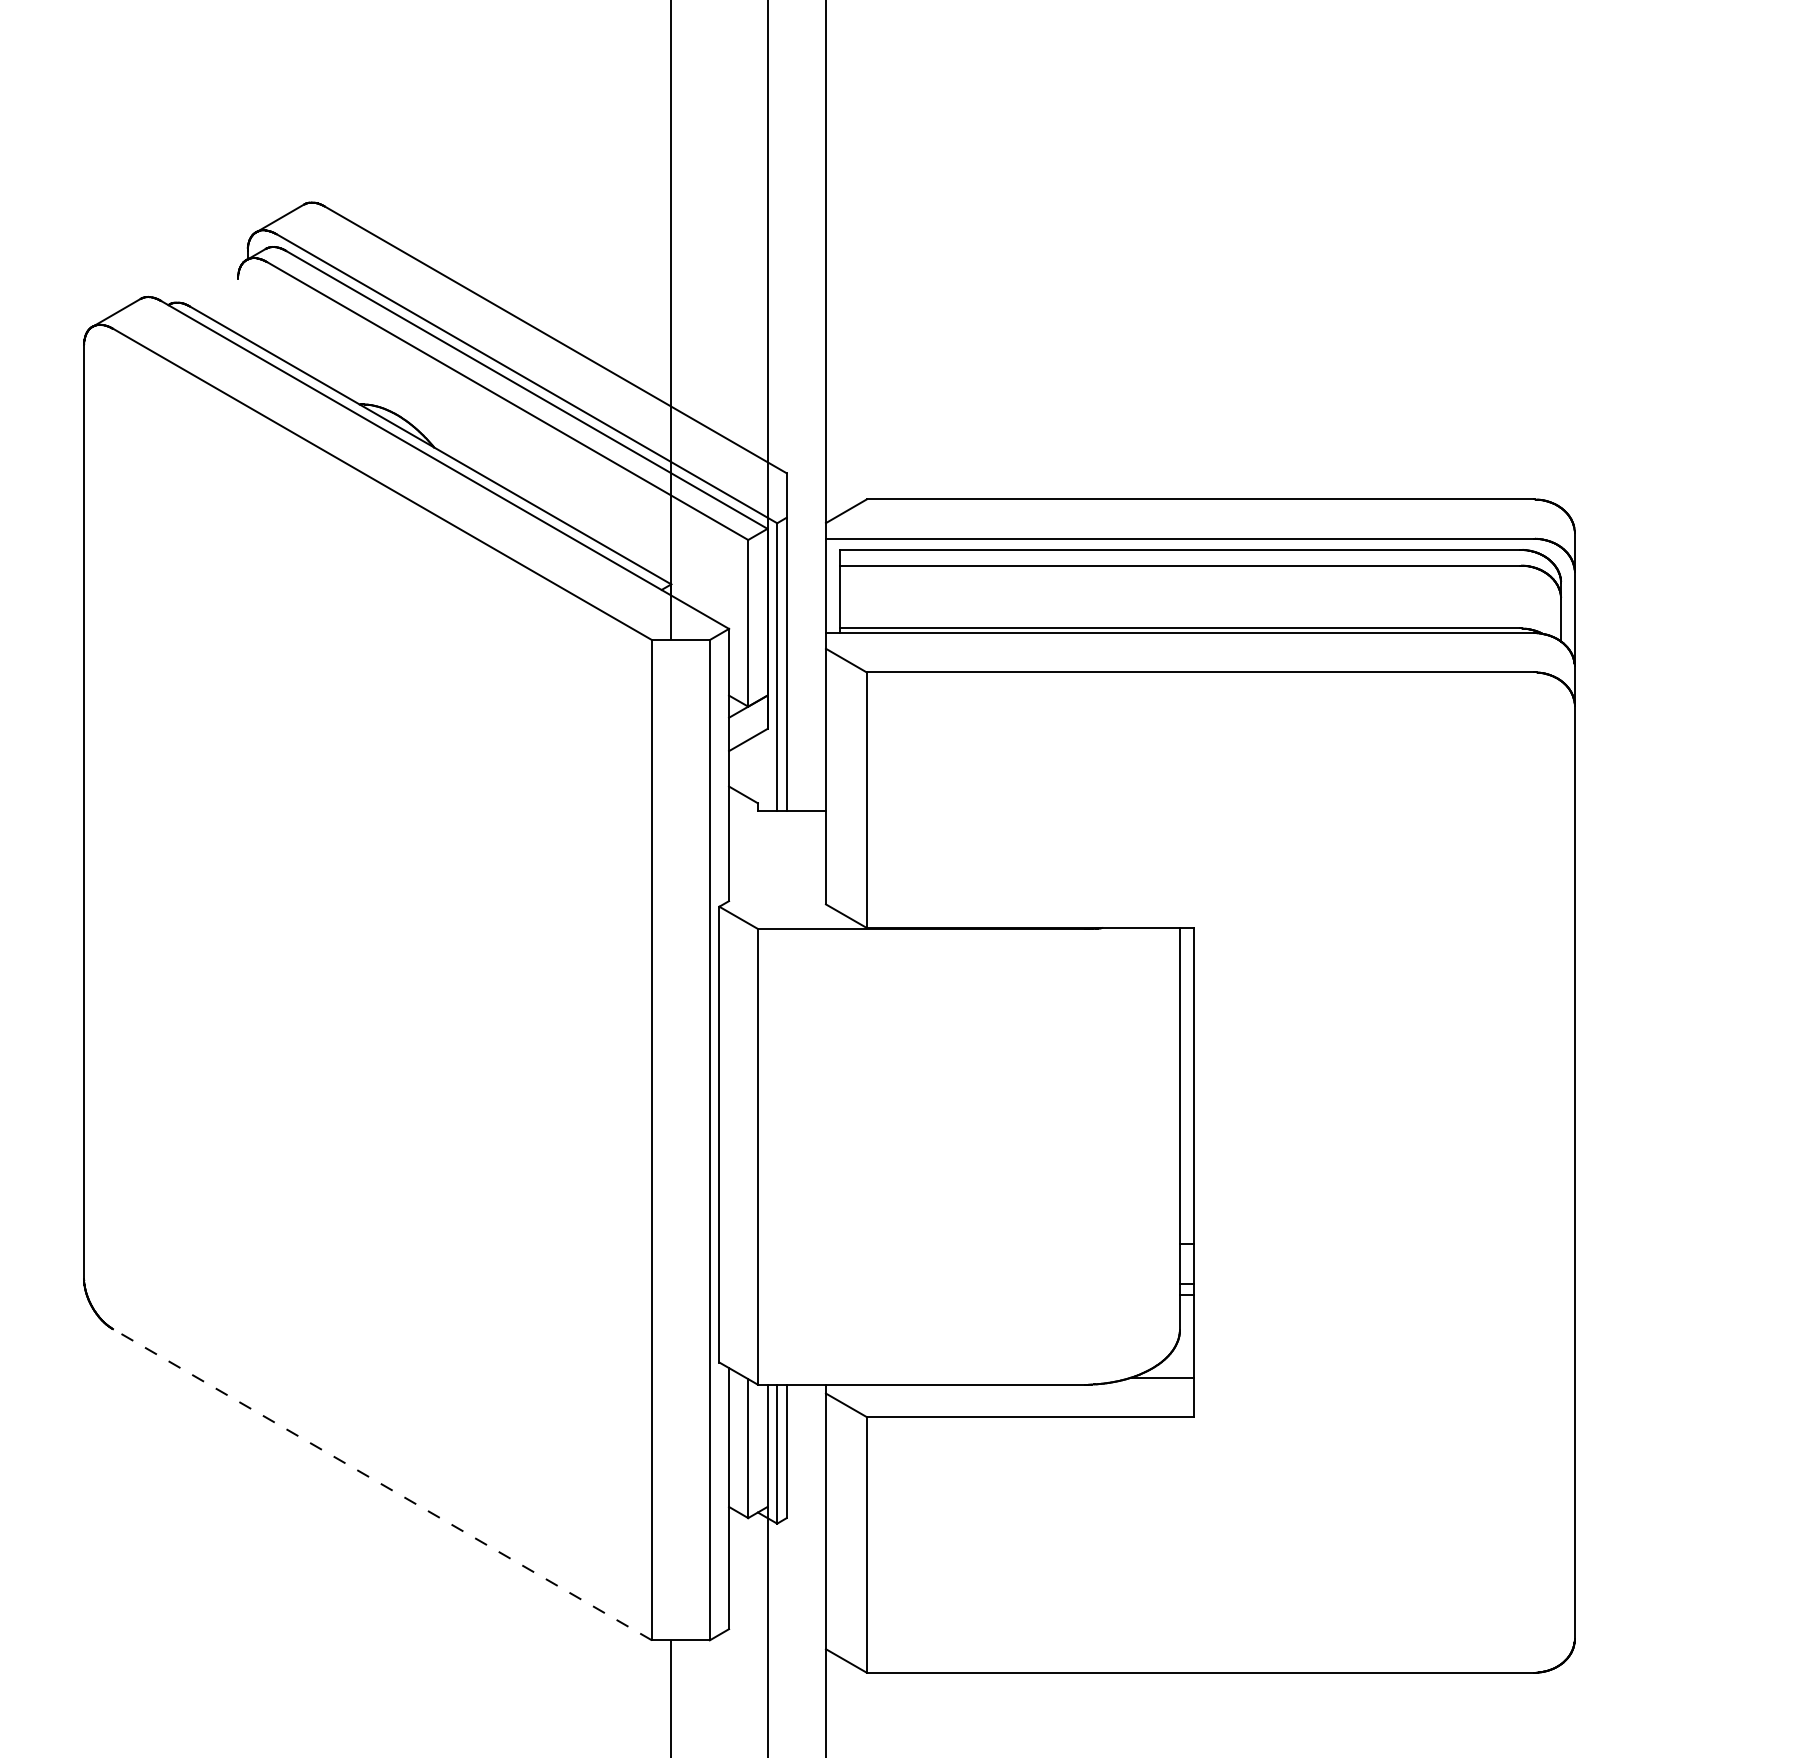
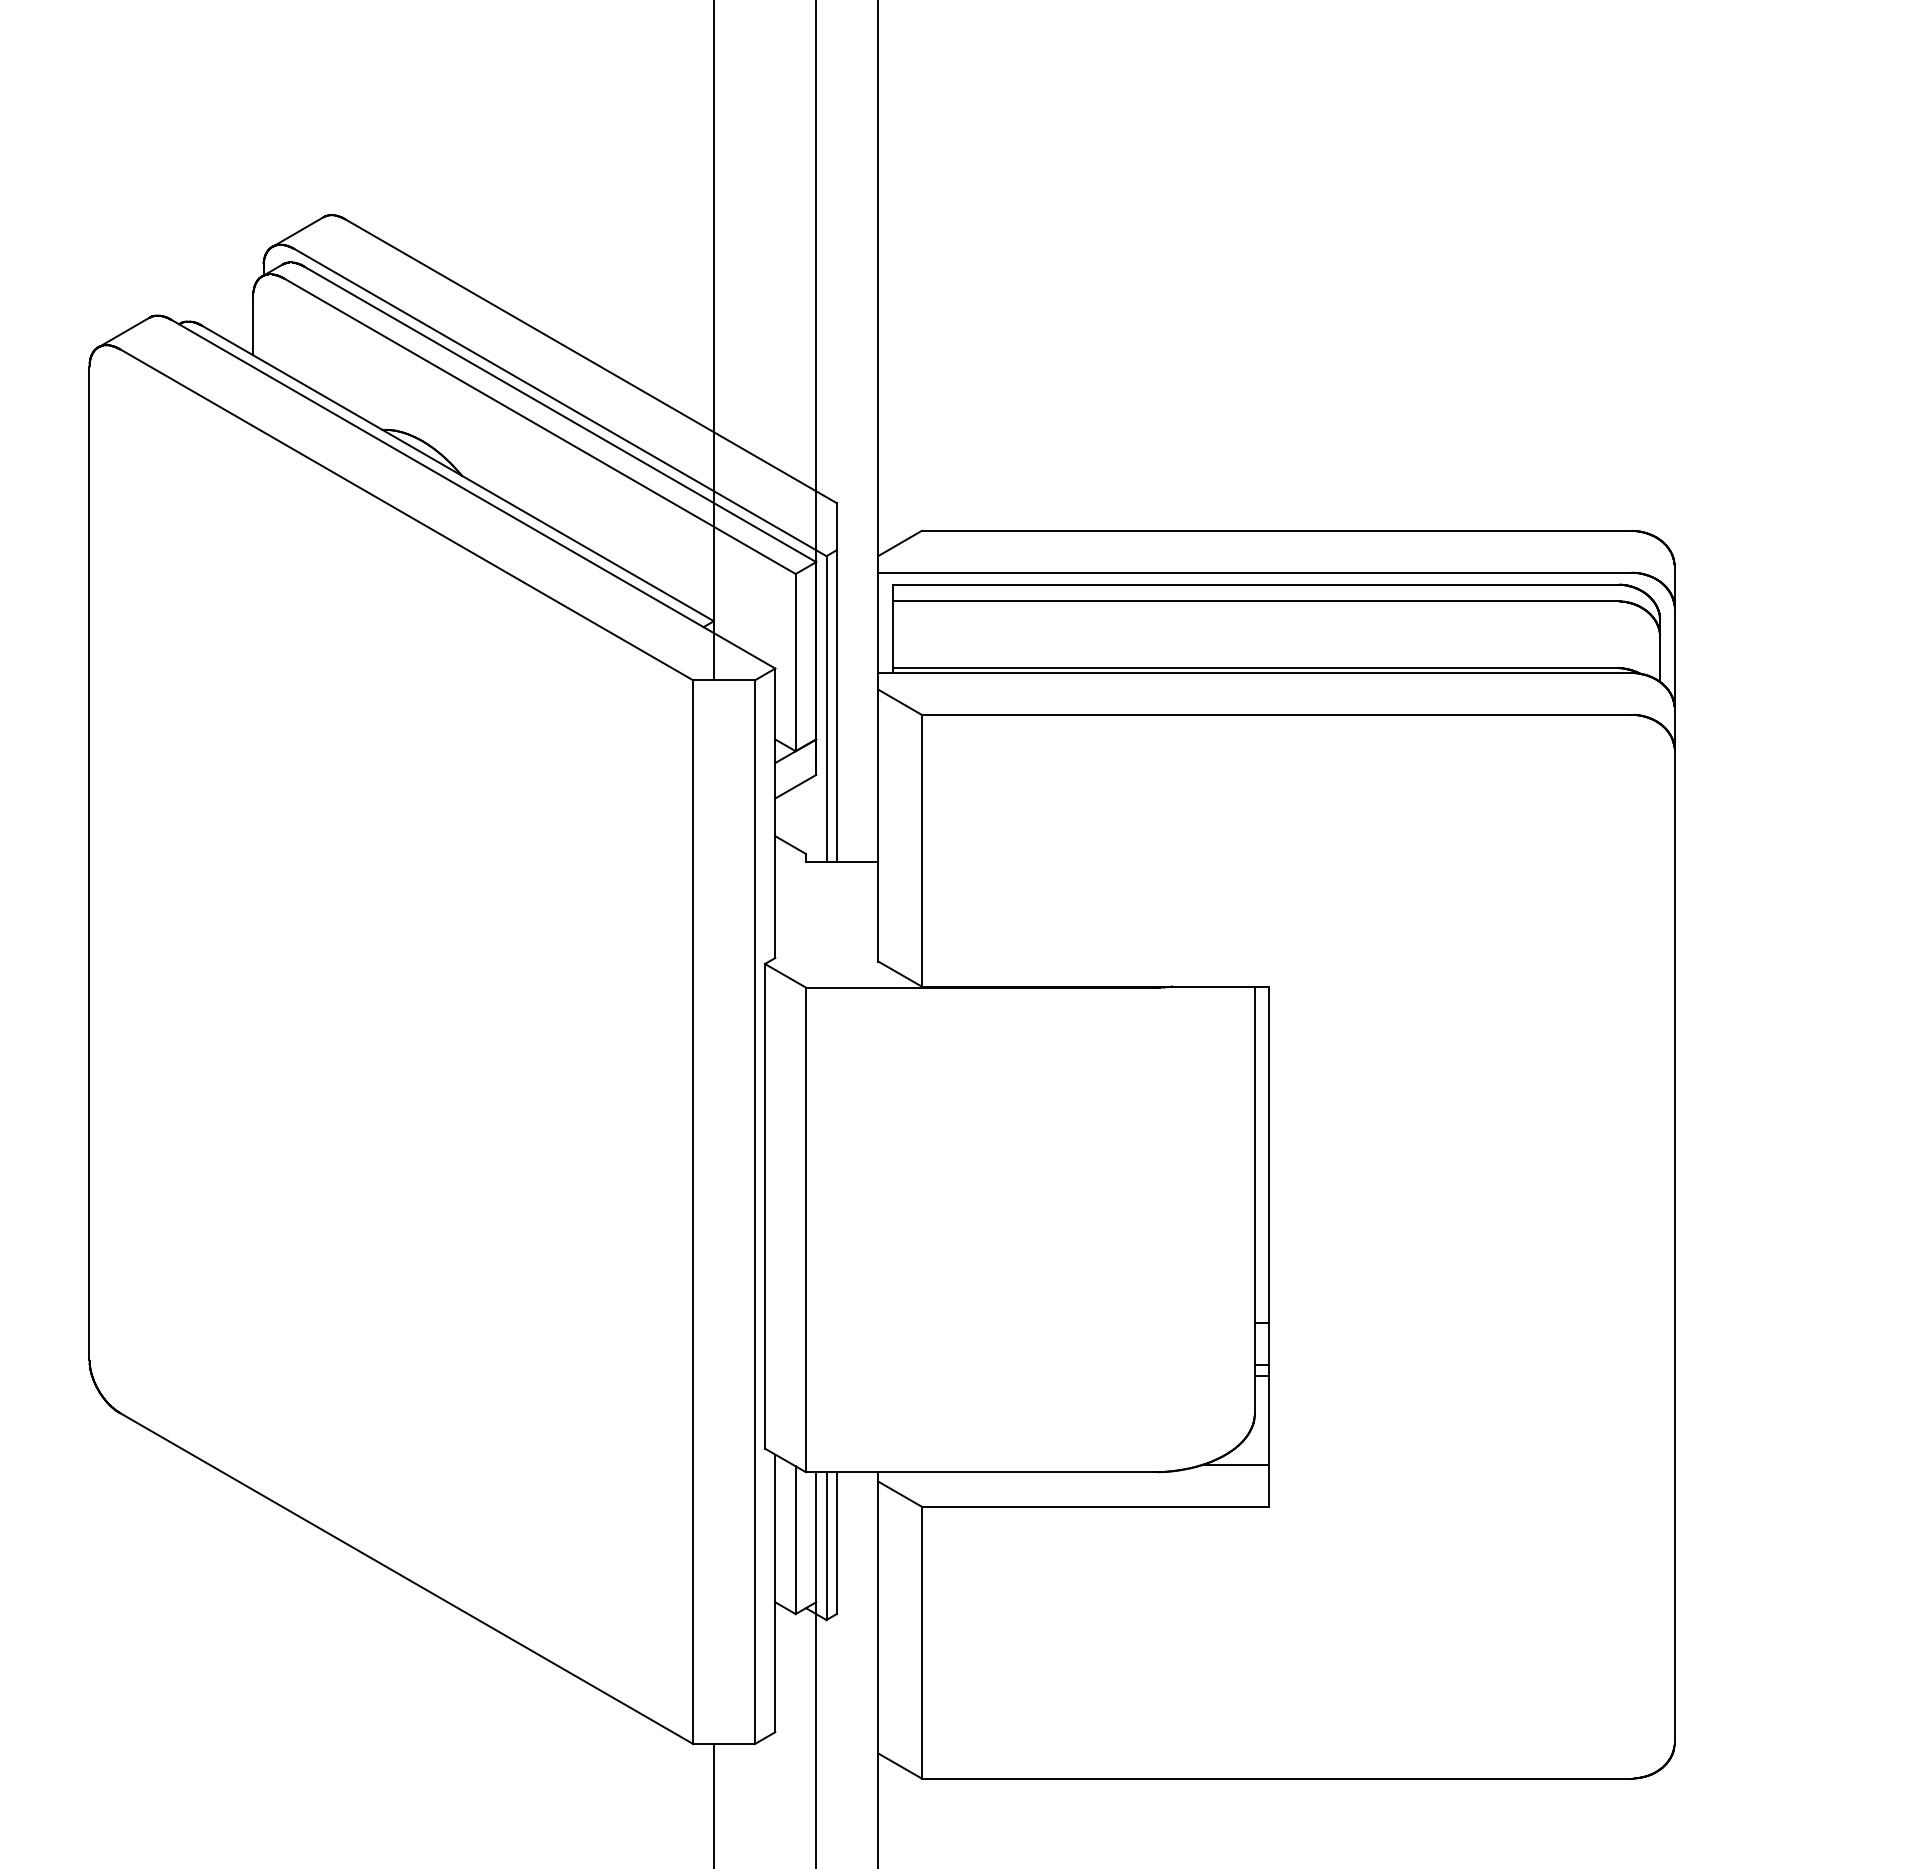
line: (238, 306) -> (253, 325), added
line: (382, 1484) -> (406, 1578), dashed -> solid

